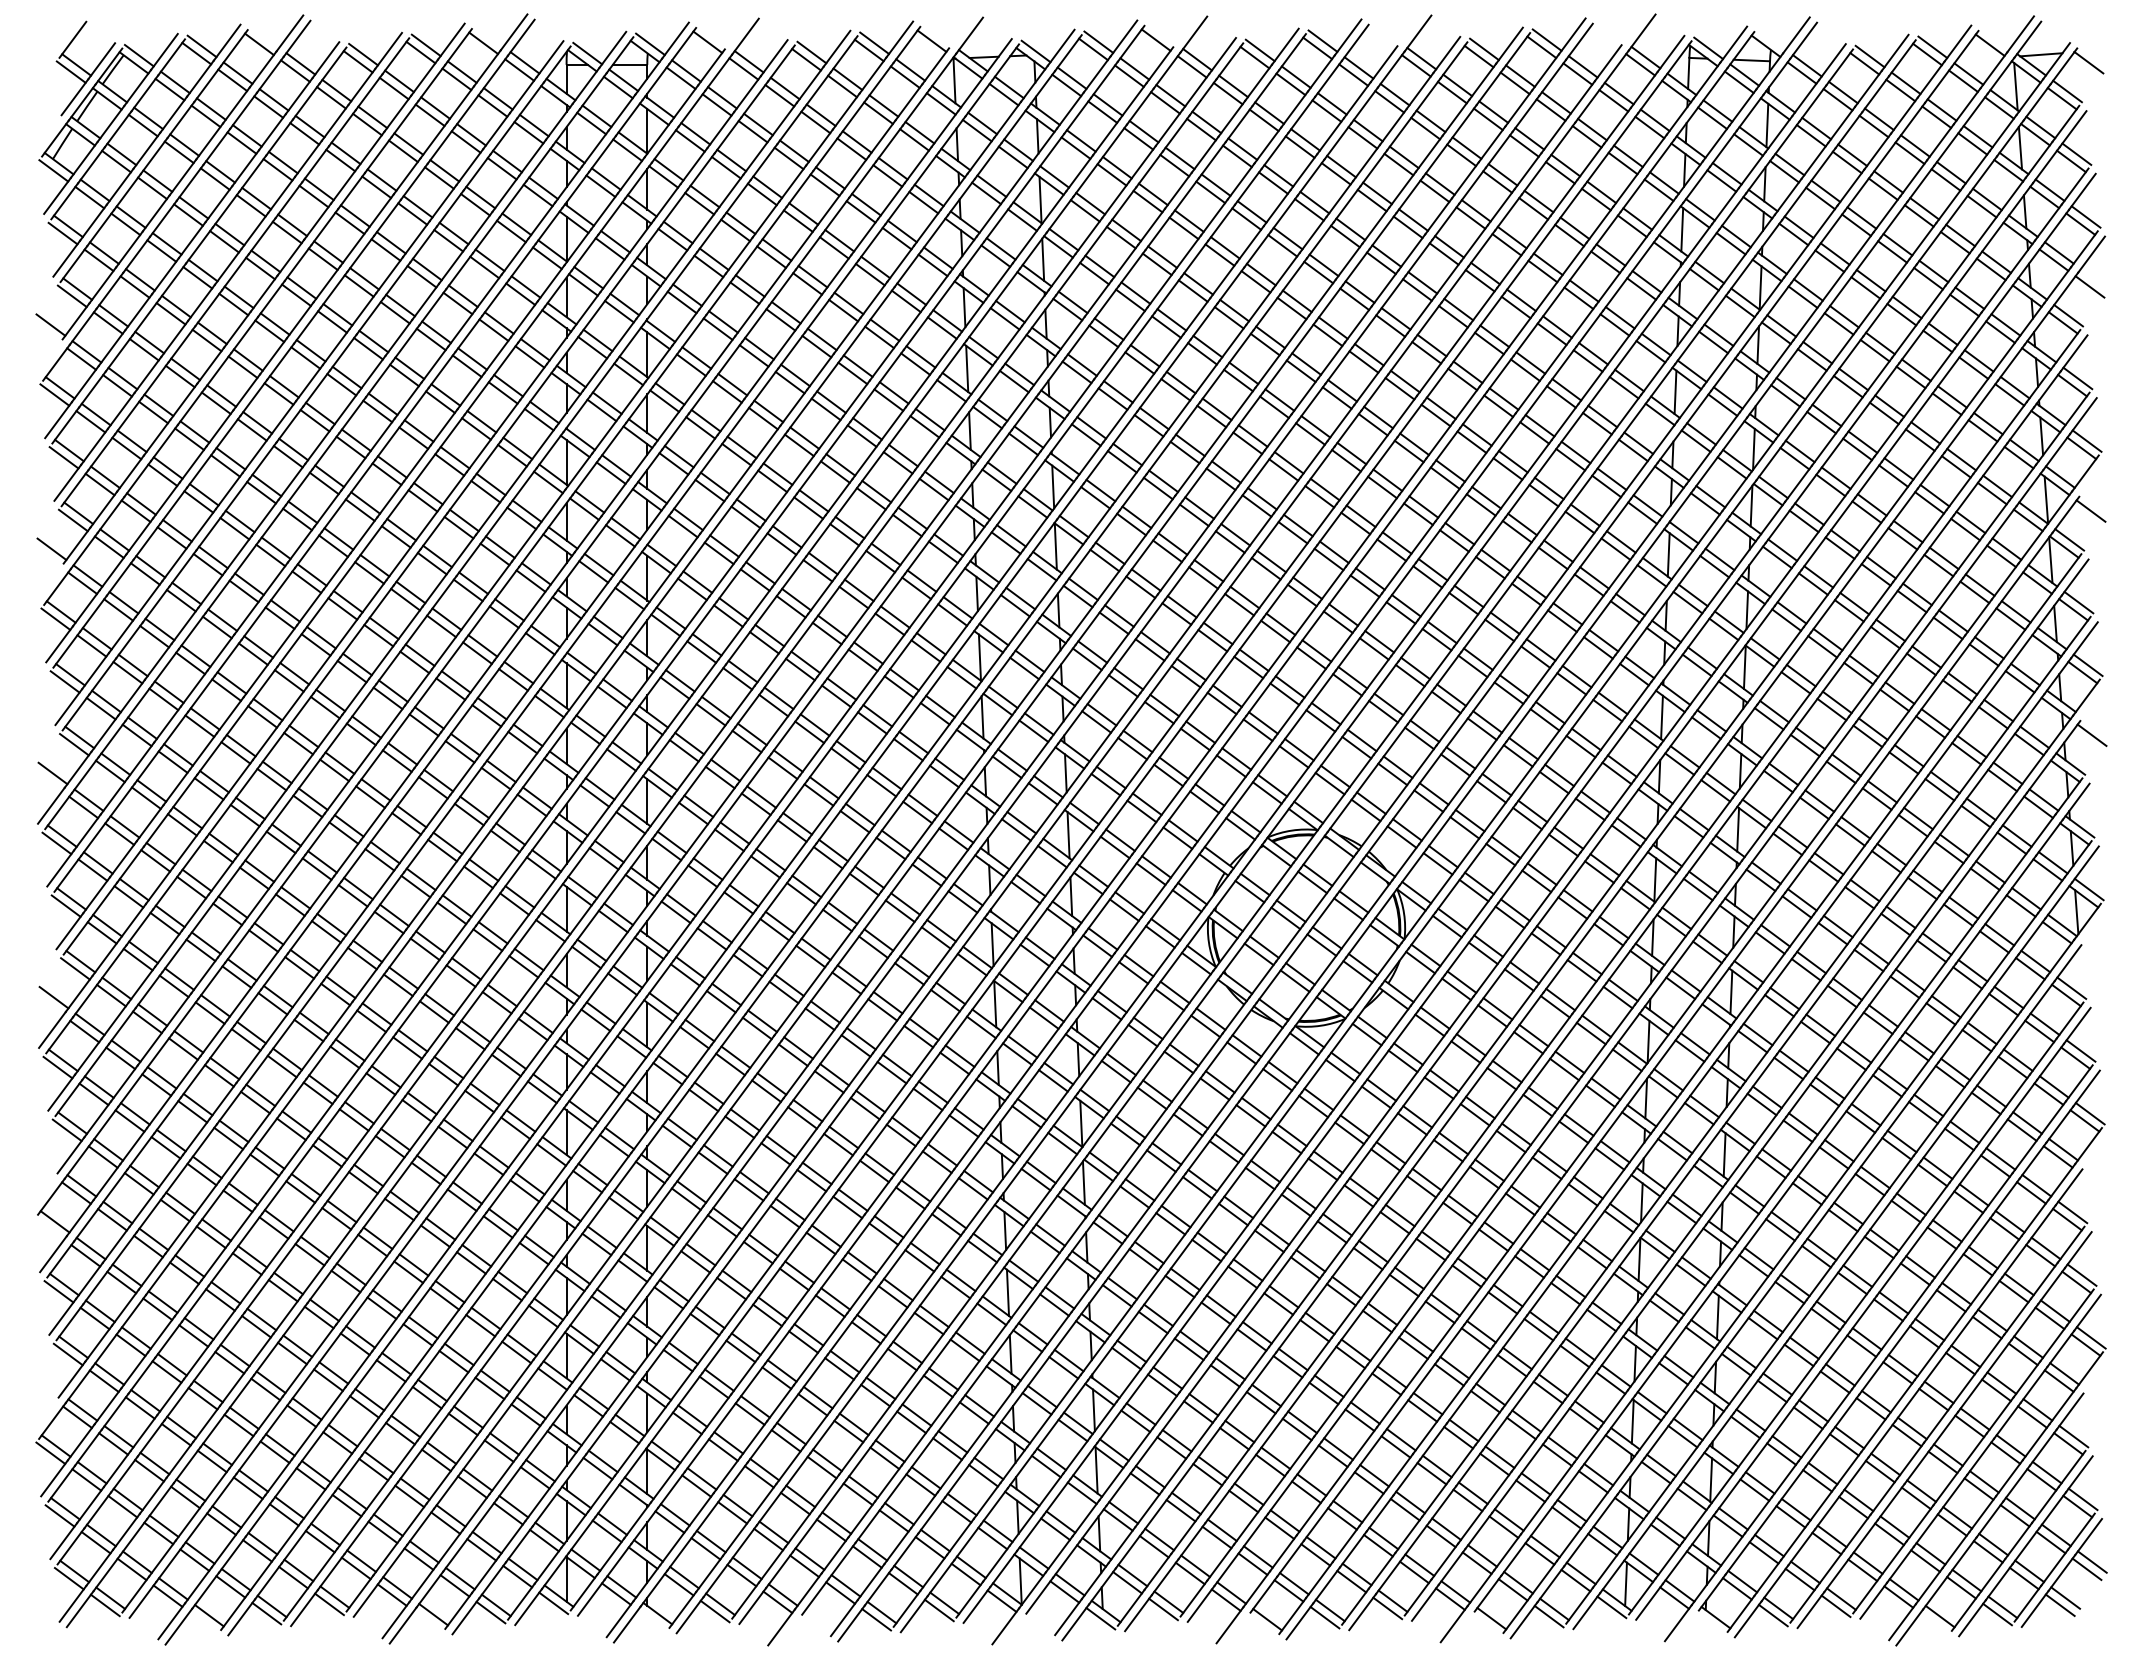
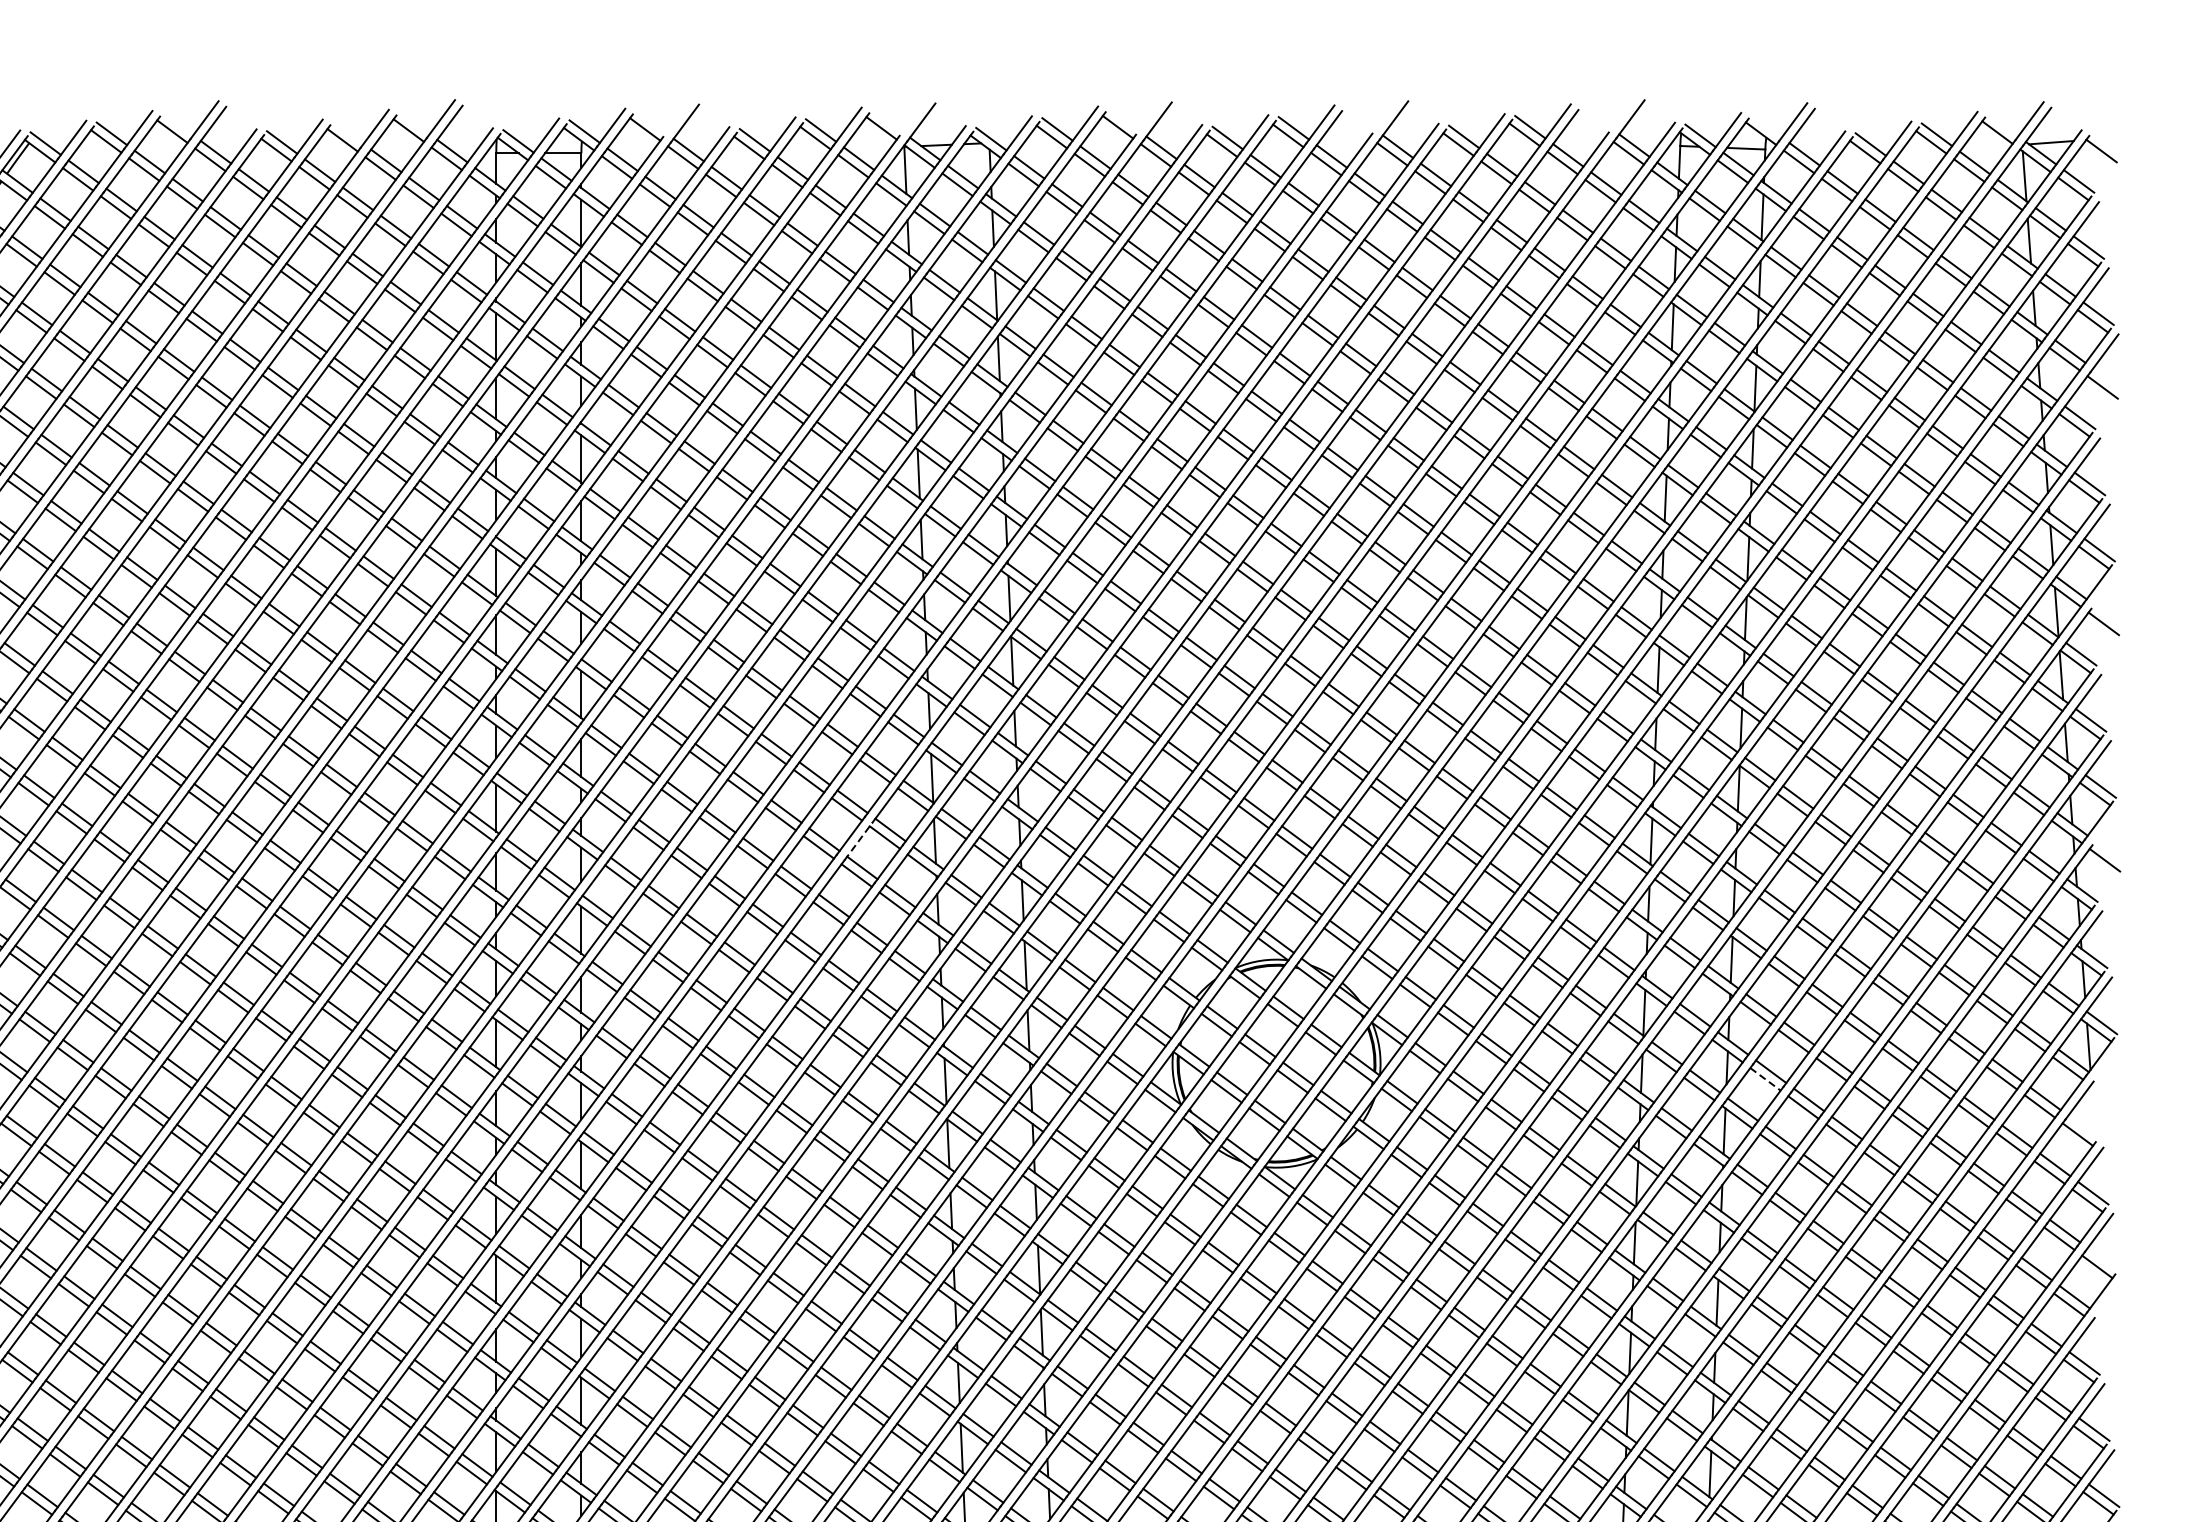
line: (425, 45) -> (347, 132), removed
line: (910, 717) -> (858, 841), solid -> dashed
line: (1770, 943) -> (1765, 1079), solid -> dashed
line: (2071, 987) -> (2083, 1126), removed
line: (2089, 1113) -> (2102, 1259), removed

